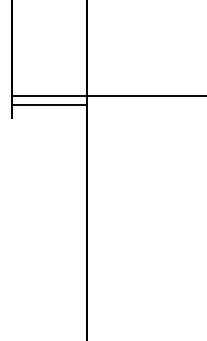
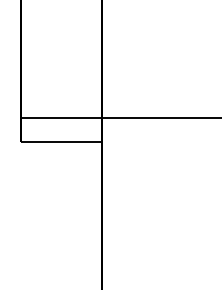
line: (48, 104) -> (60, 141), moved

